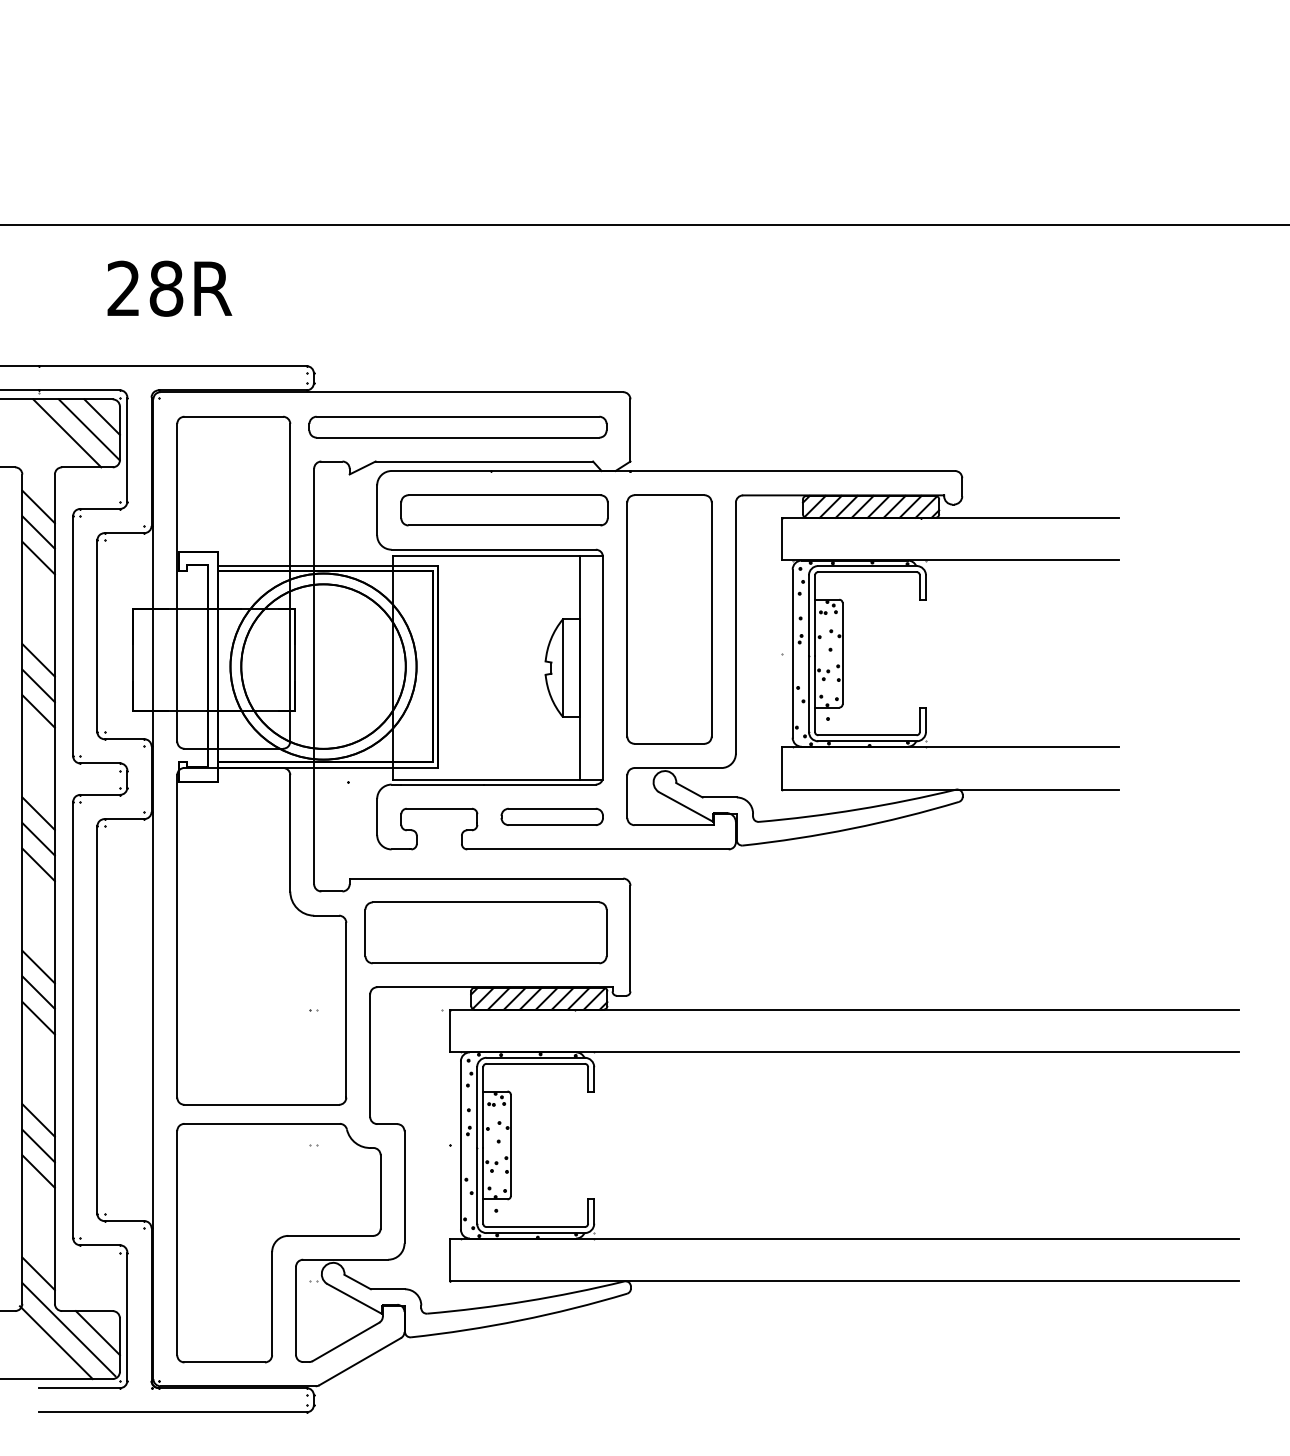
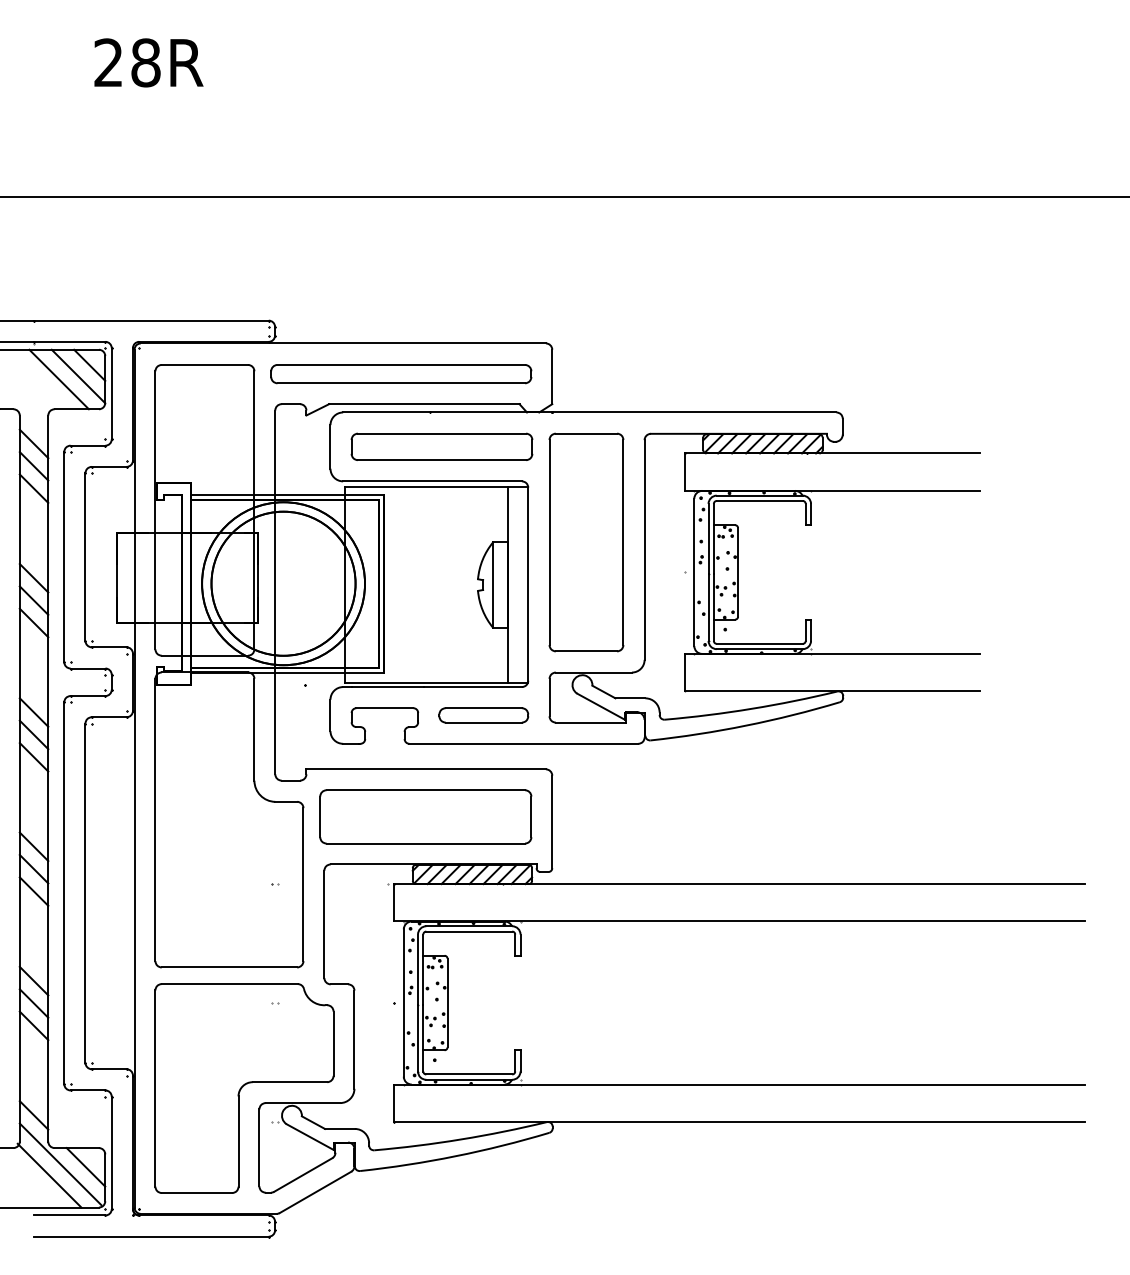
text: (169, 288) -> (148, 62), moved

